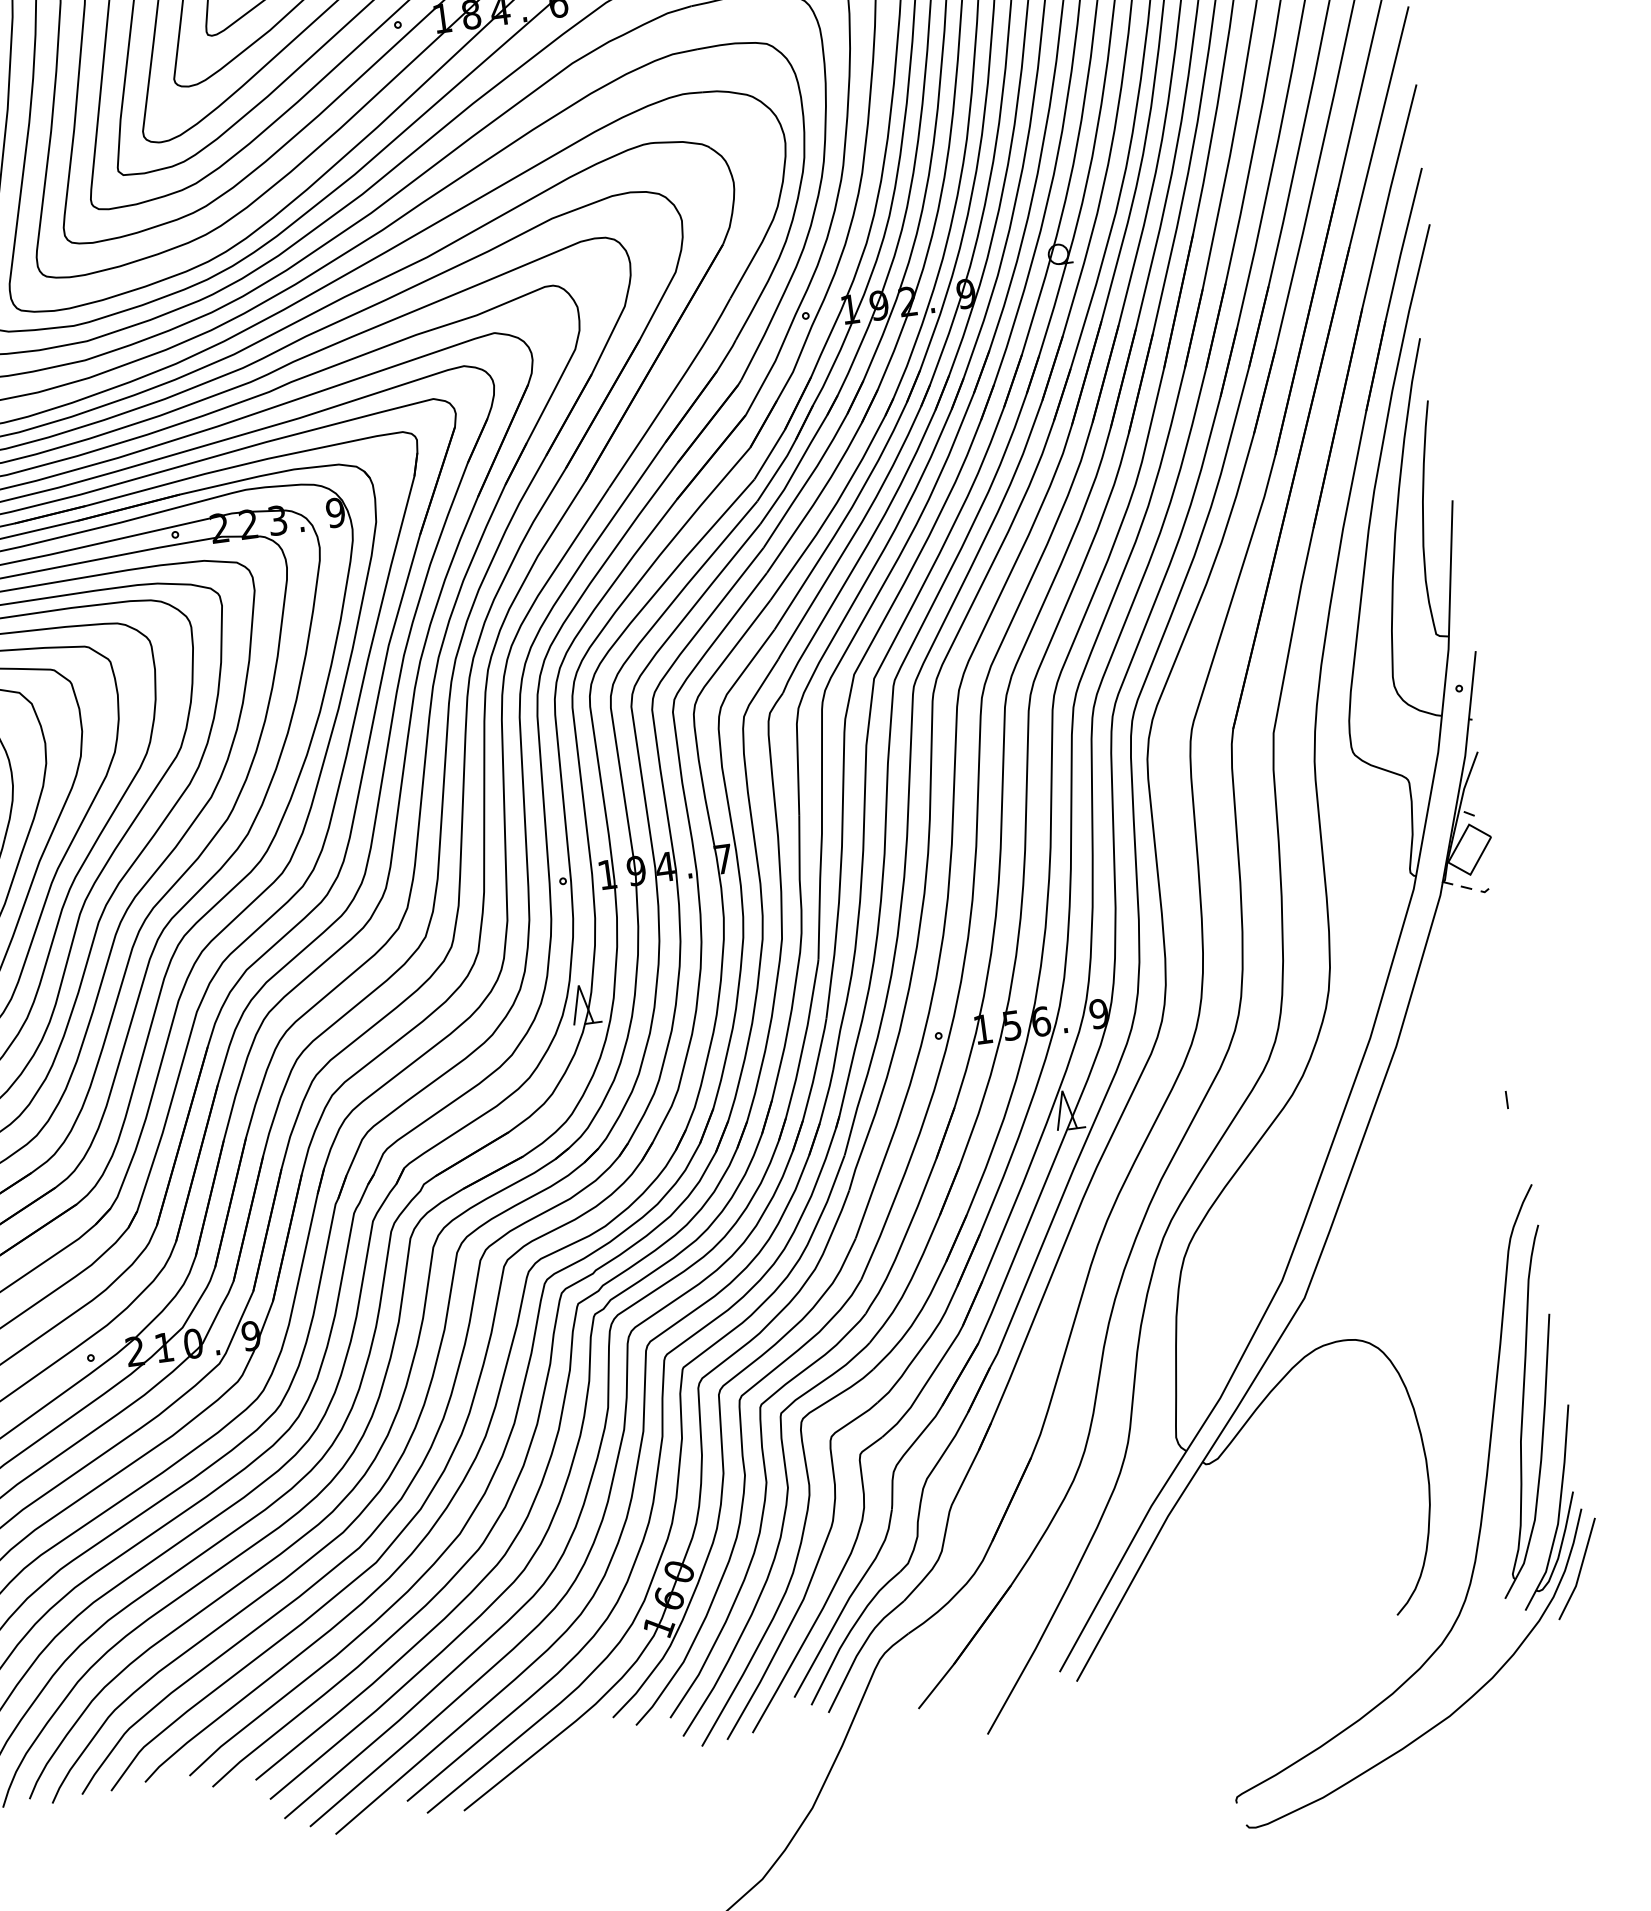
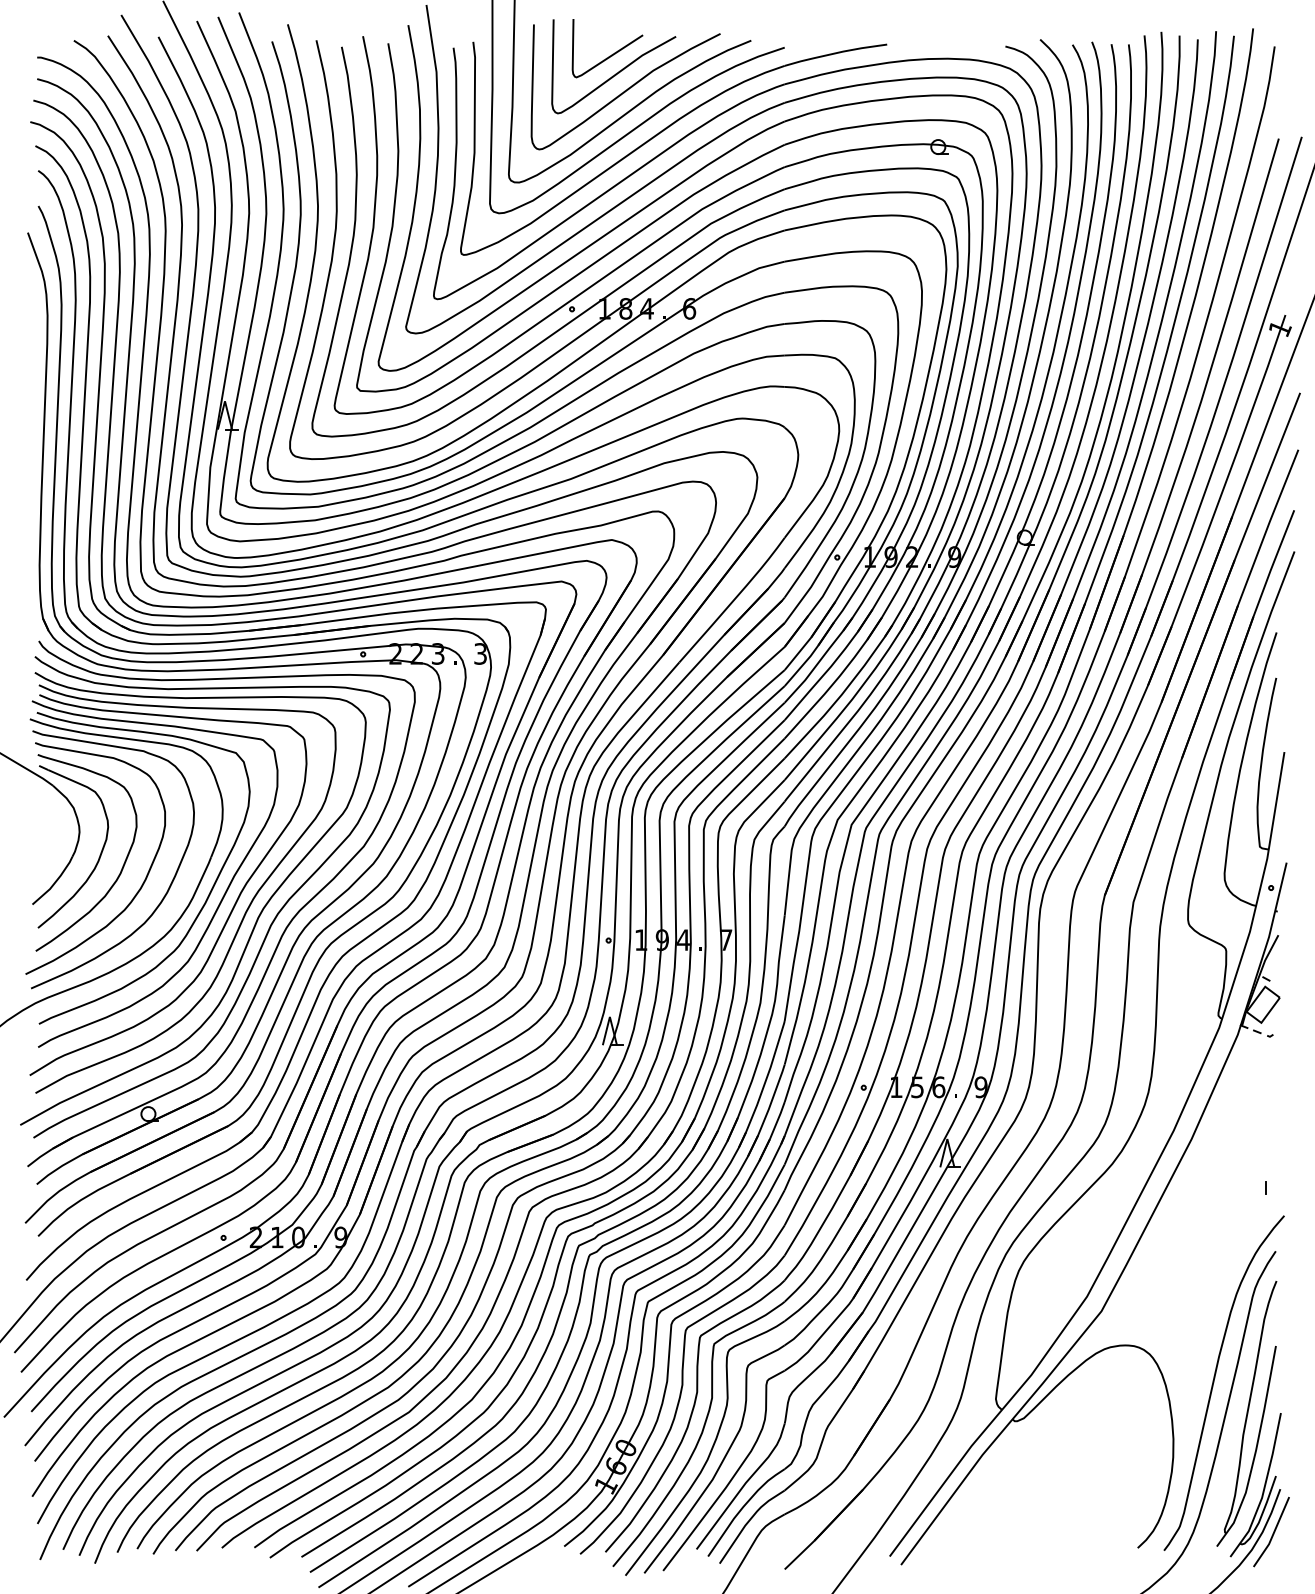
text: (335, 512) -> (480, 653), 9 -> 3
curve: (1472, 1369) -> (1215, 1378), added

